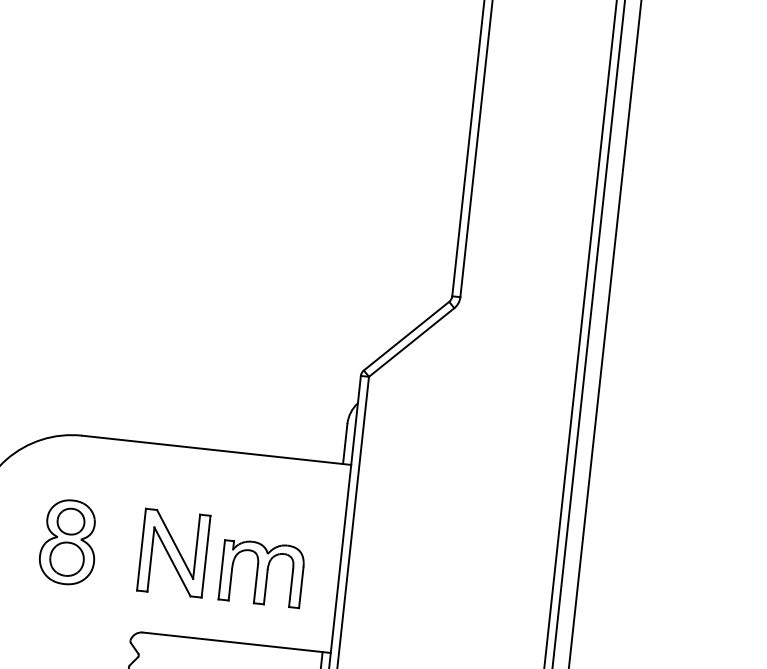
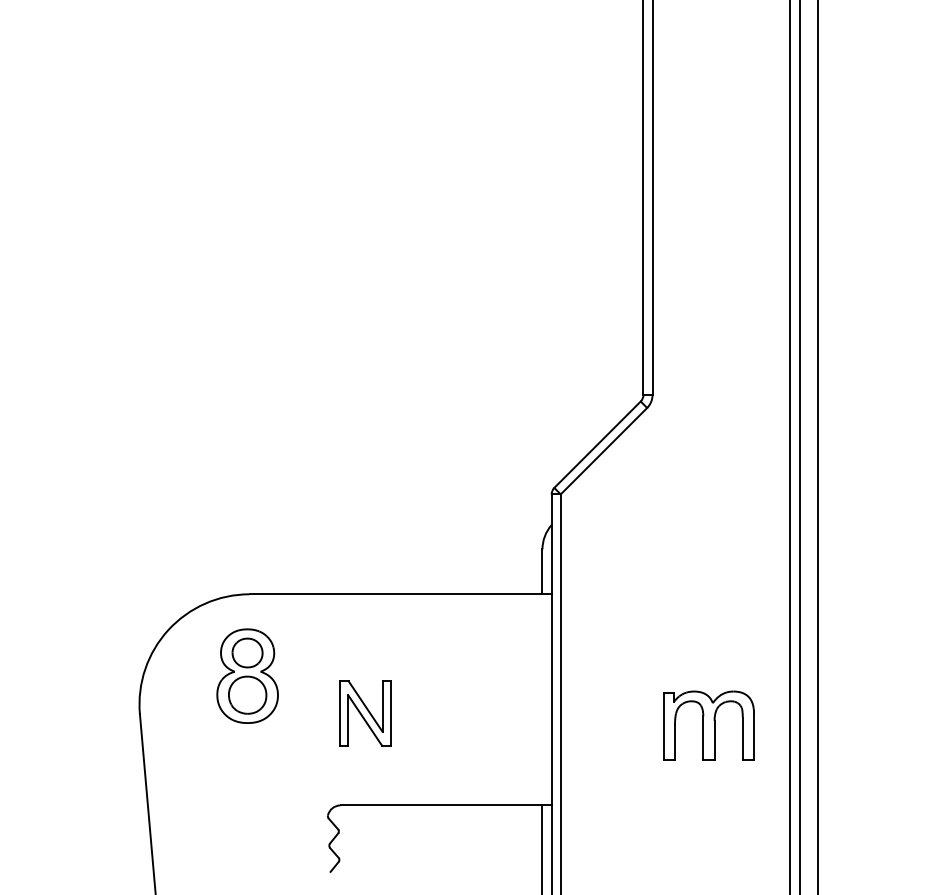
part: (68, 541) -> (247, 675), moved
part: (173, 553) -> (365, 713), size x0.7
part: (261, 573) -> (708, 725), moved

